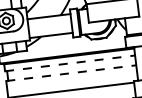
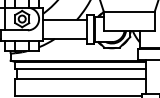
line: (70, 63) -> (80, 68), dashed -> solid
line: (71, 72) -> (80, 78), dashed -> solid

